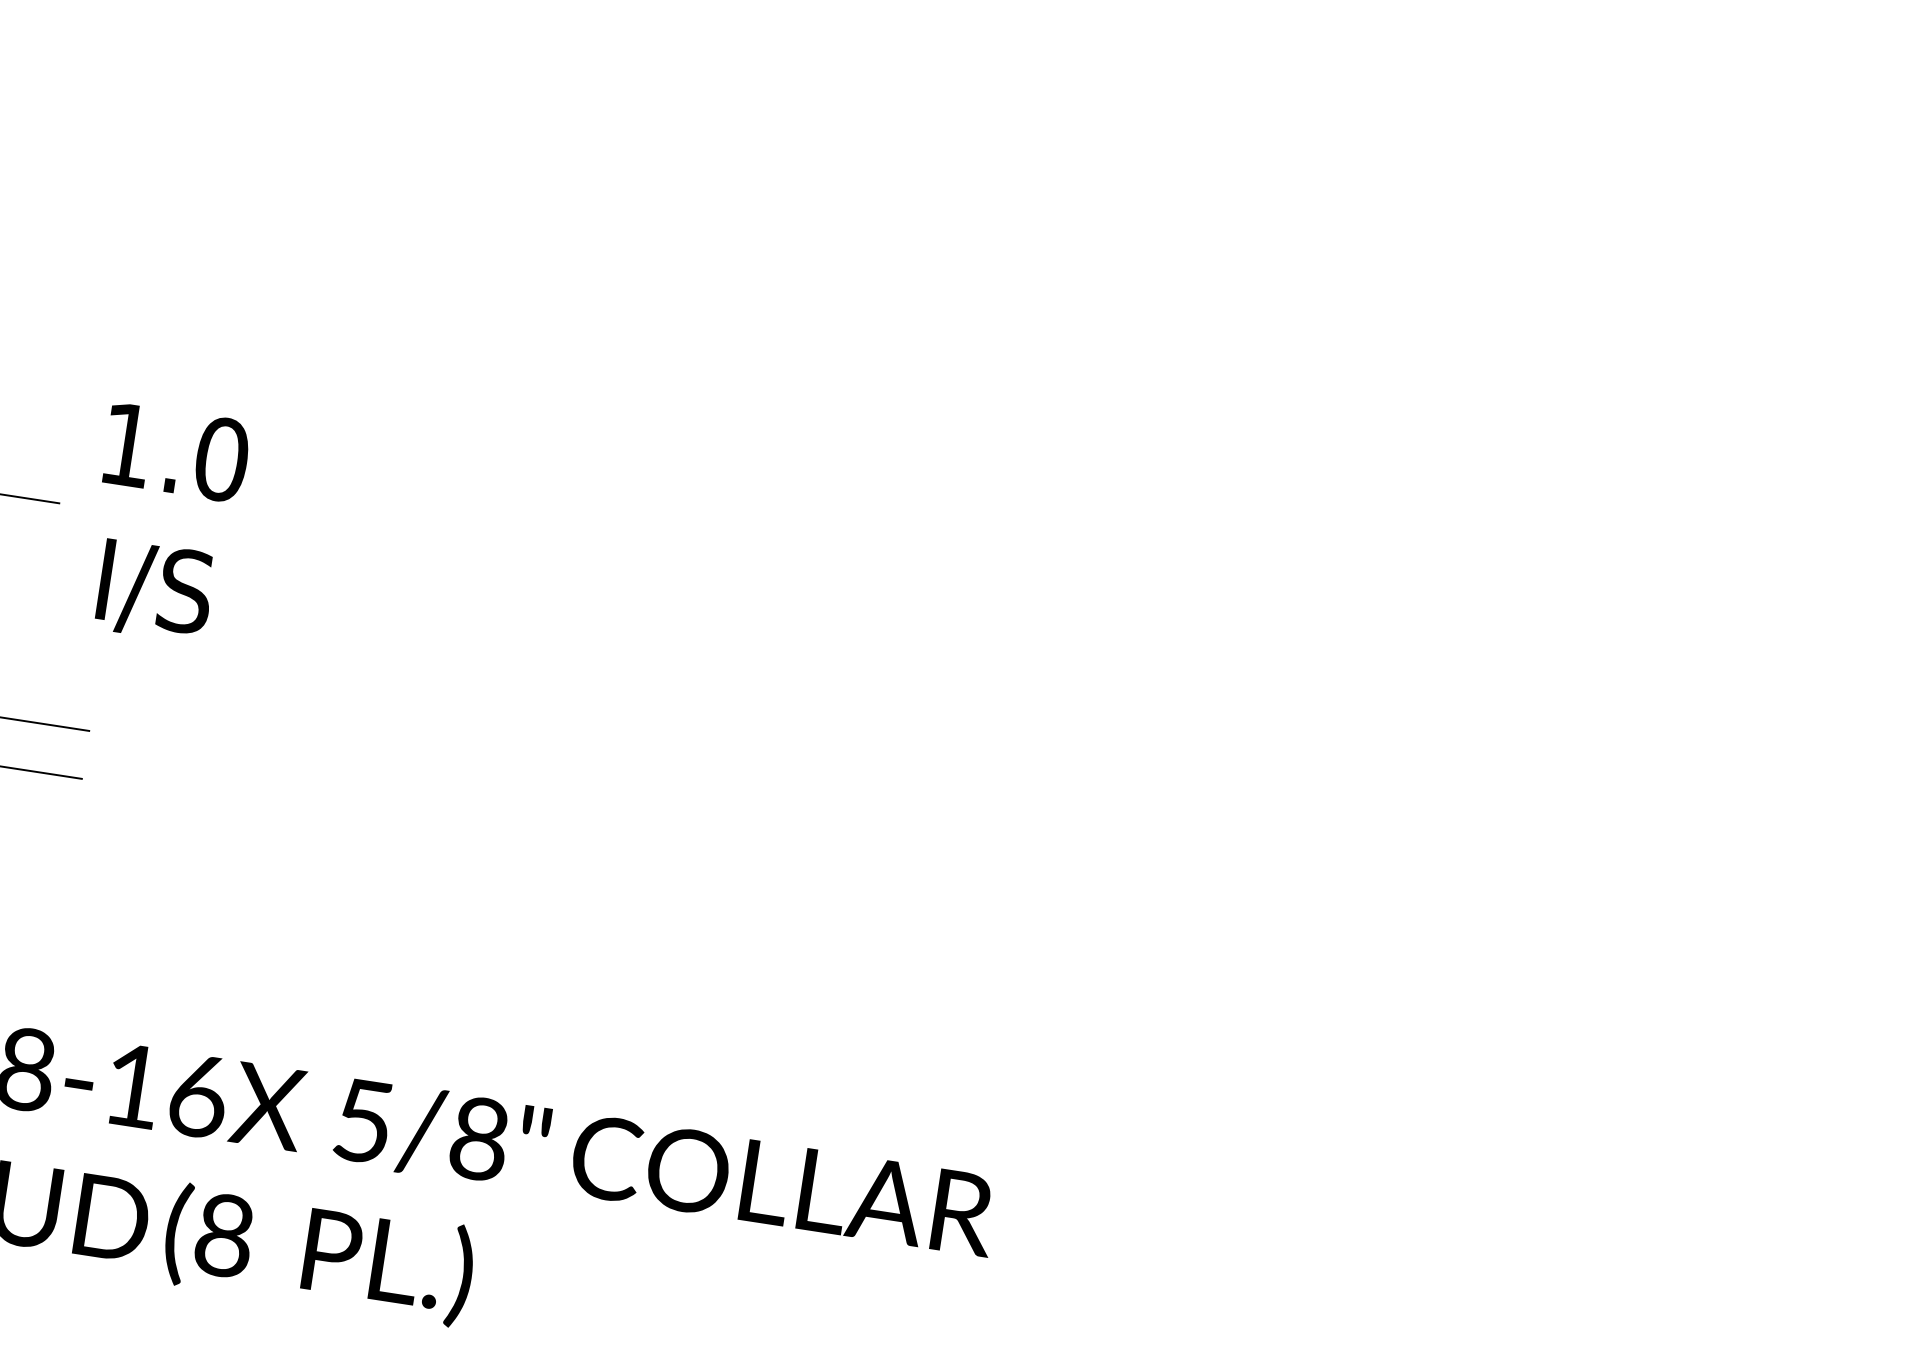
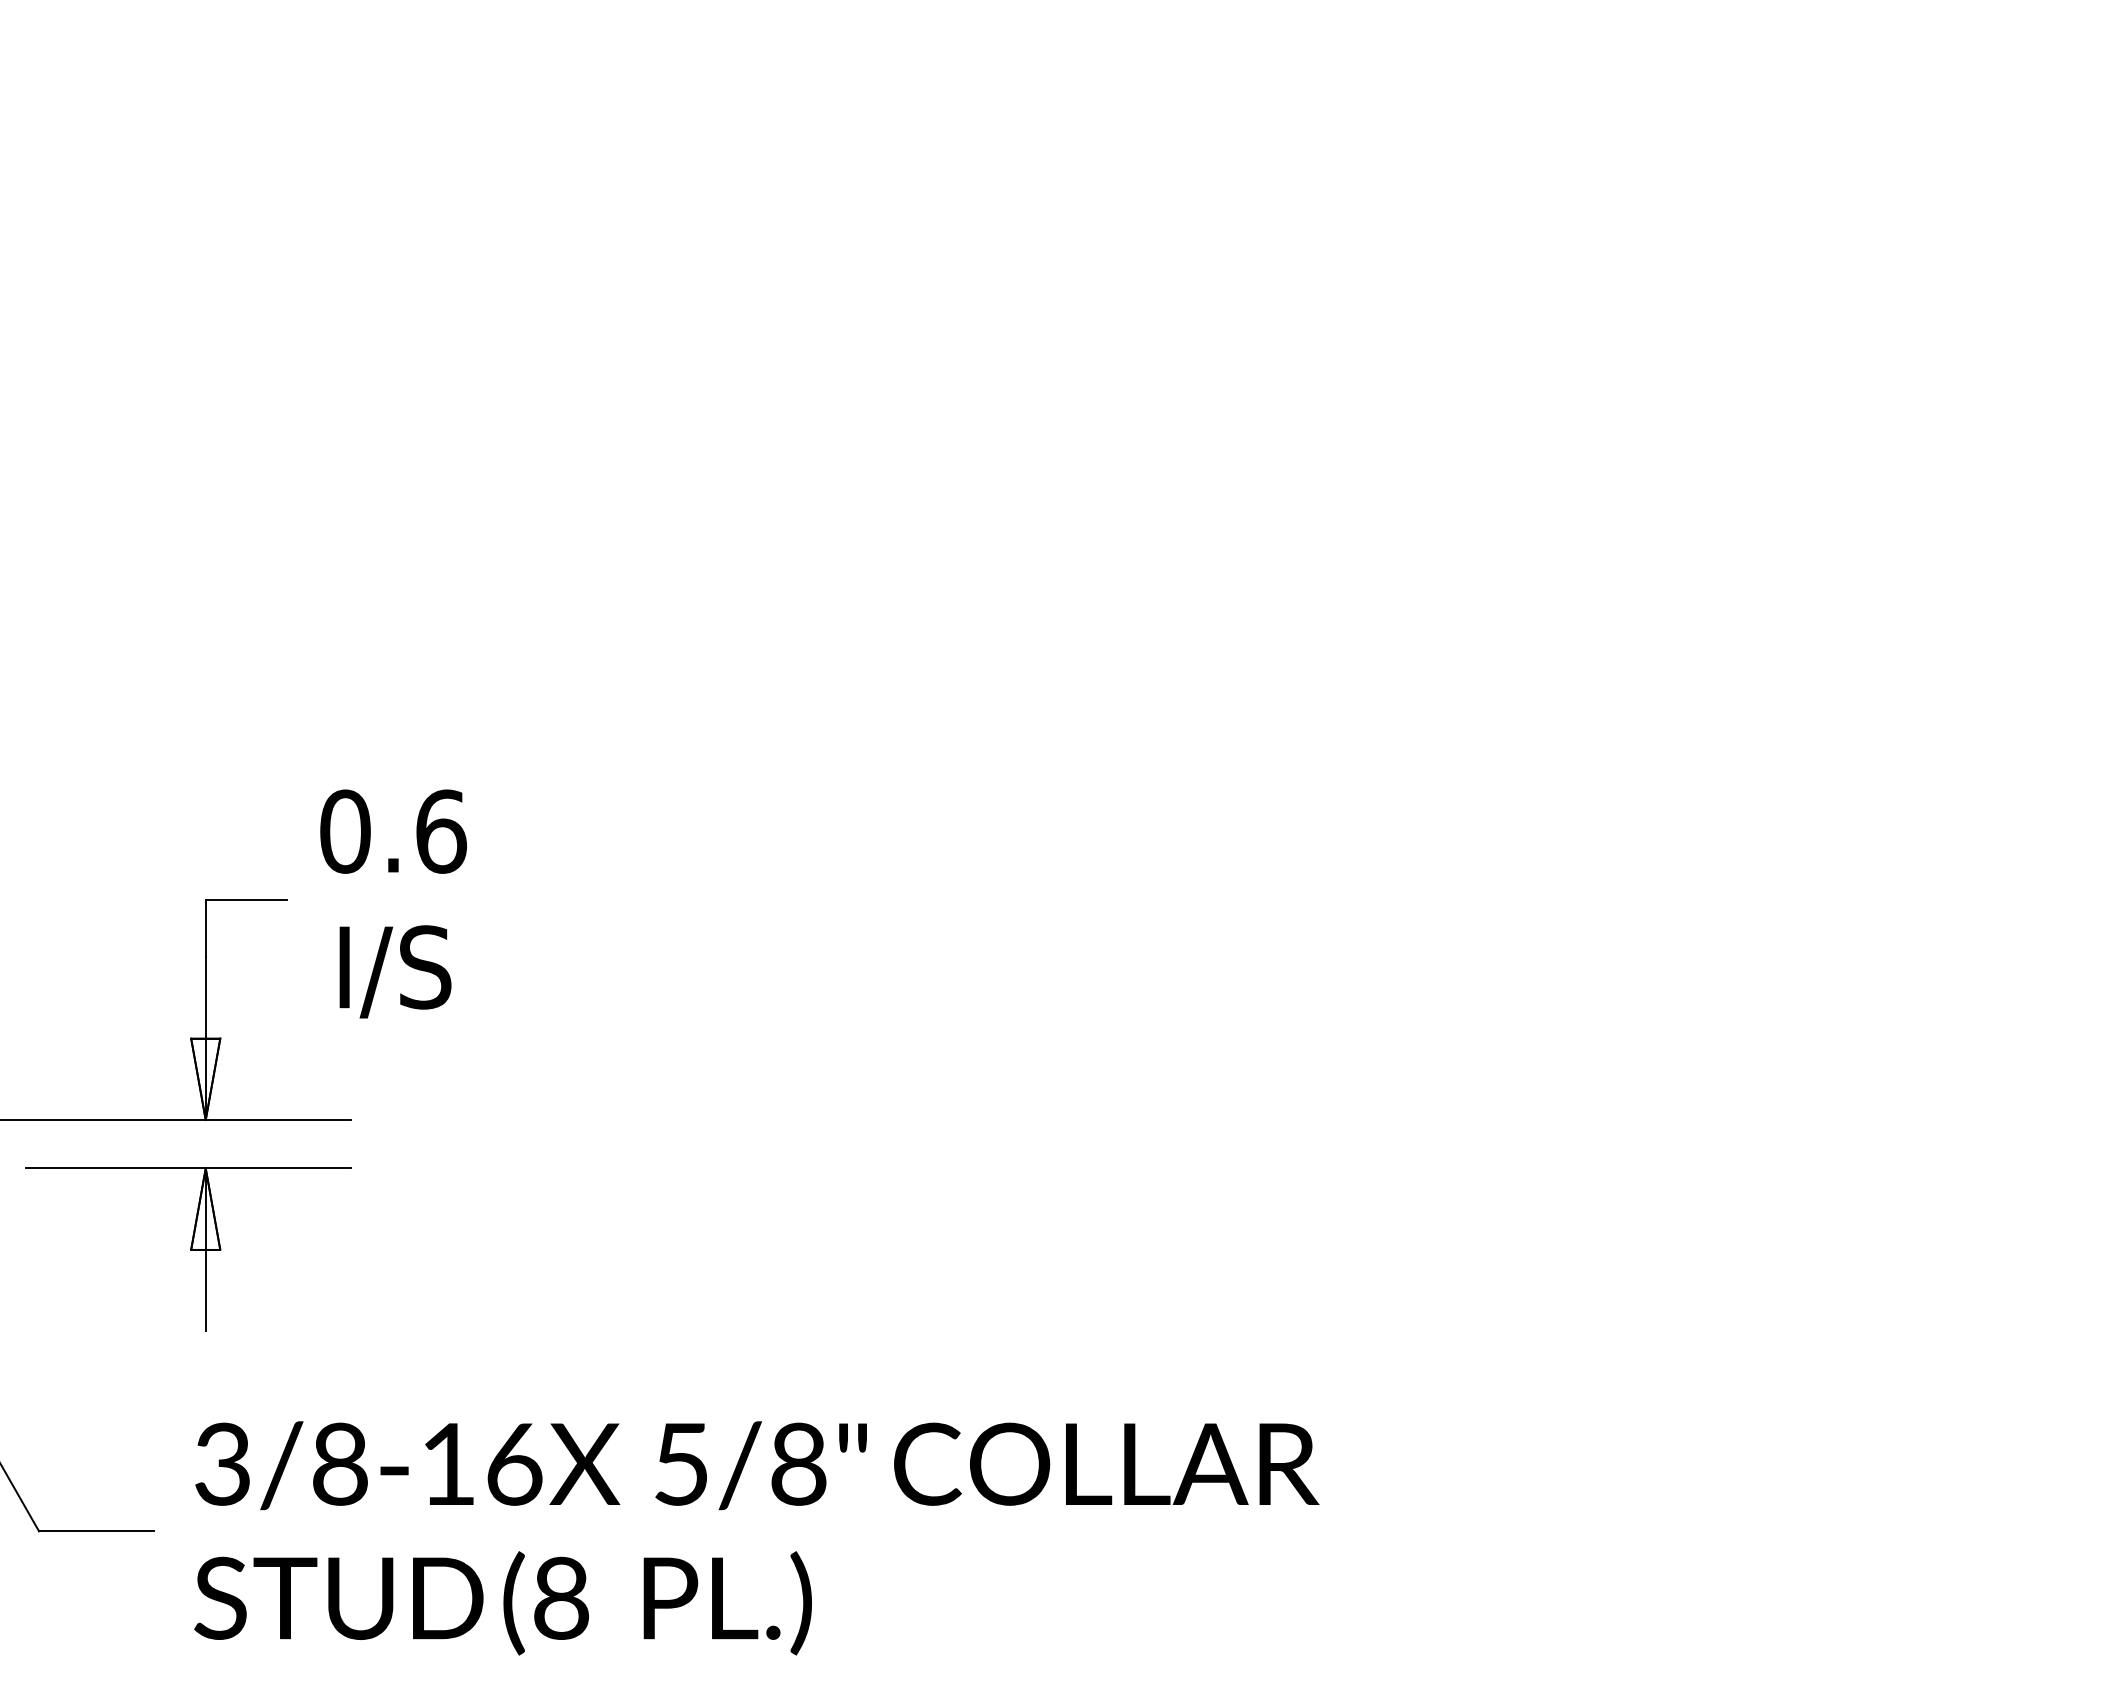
text: (174, 452) -> (393, 831), 1.0 -> 0.6

